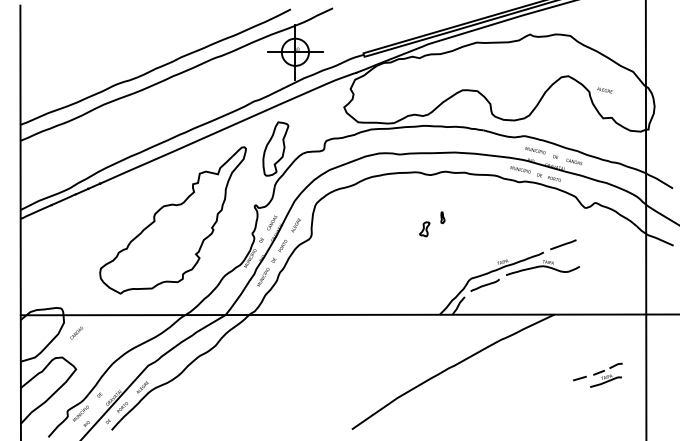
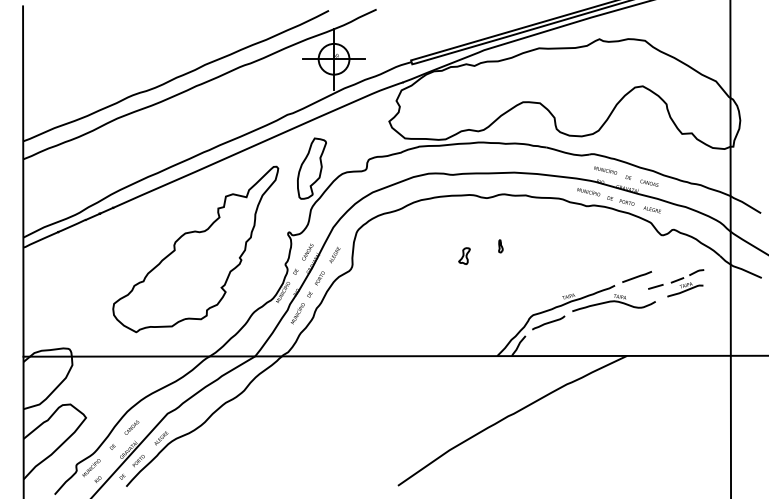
text: (604, 90) -> (651, 209), moved
part: (424, 229) -> (464, 256), moved
text: (76, 332) -> (131, 427), moved
part: (597, 374) -> (675, 282), moved

